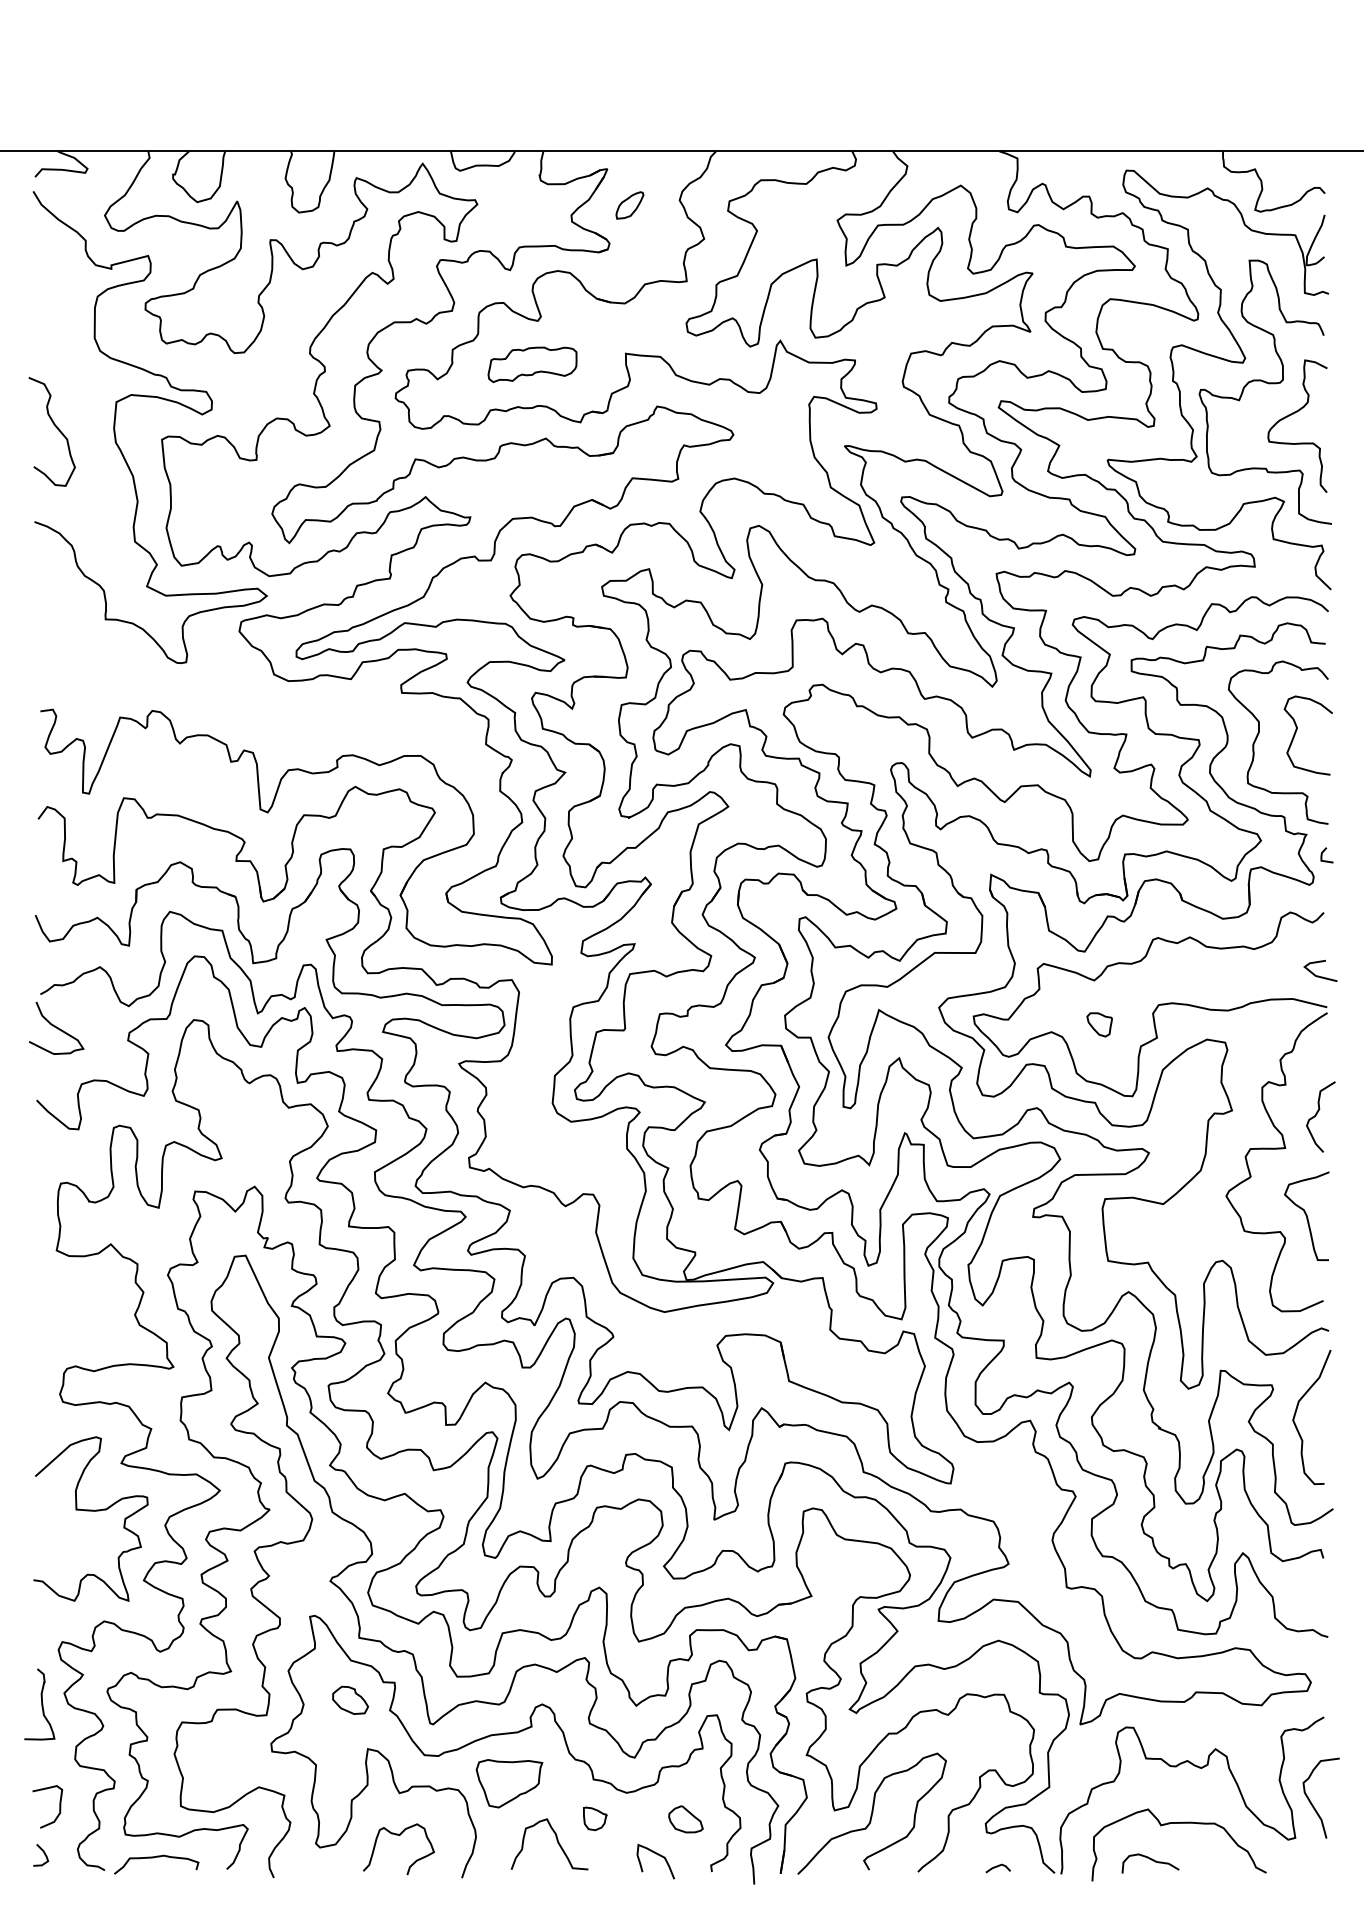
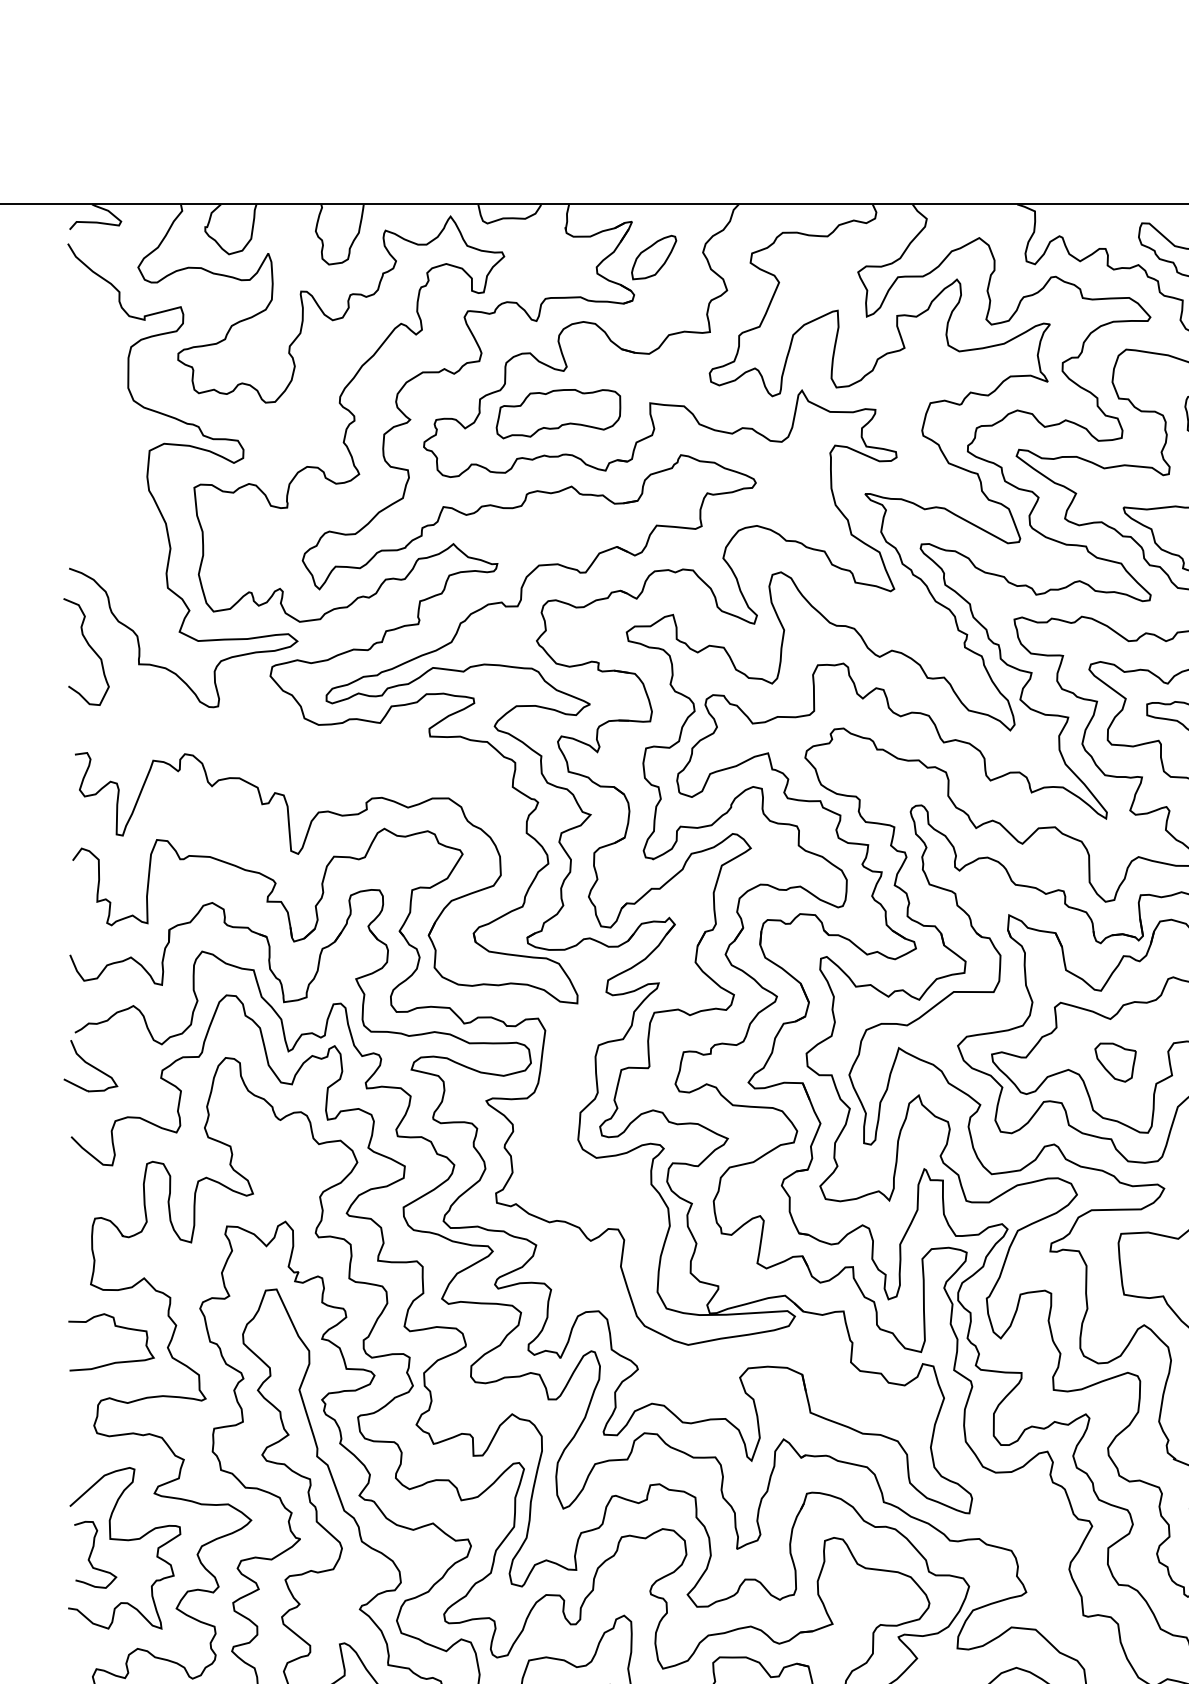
part: (629, 205) -> (653, 257), size x1.67
part: (532, 364) -> (558, 413), size x1.43
curve: (55, 427) -> (89, 647), moved
part: (1099, 1024) -> (1115, 1062), size x1.67
curve: (81, 1293) -> (115, 1326), added
curve: (57, 1525) -> (91, 1554), added

